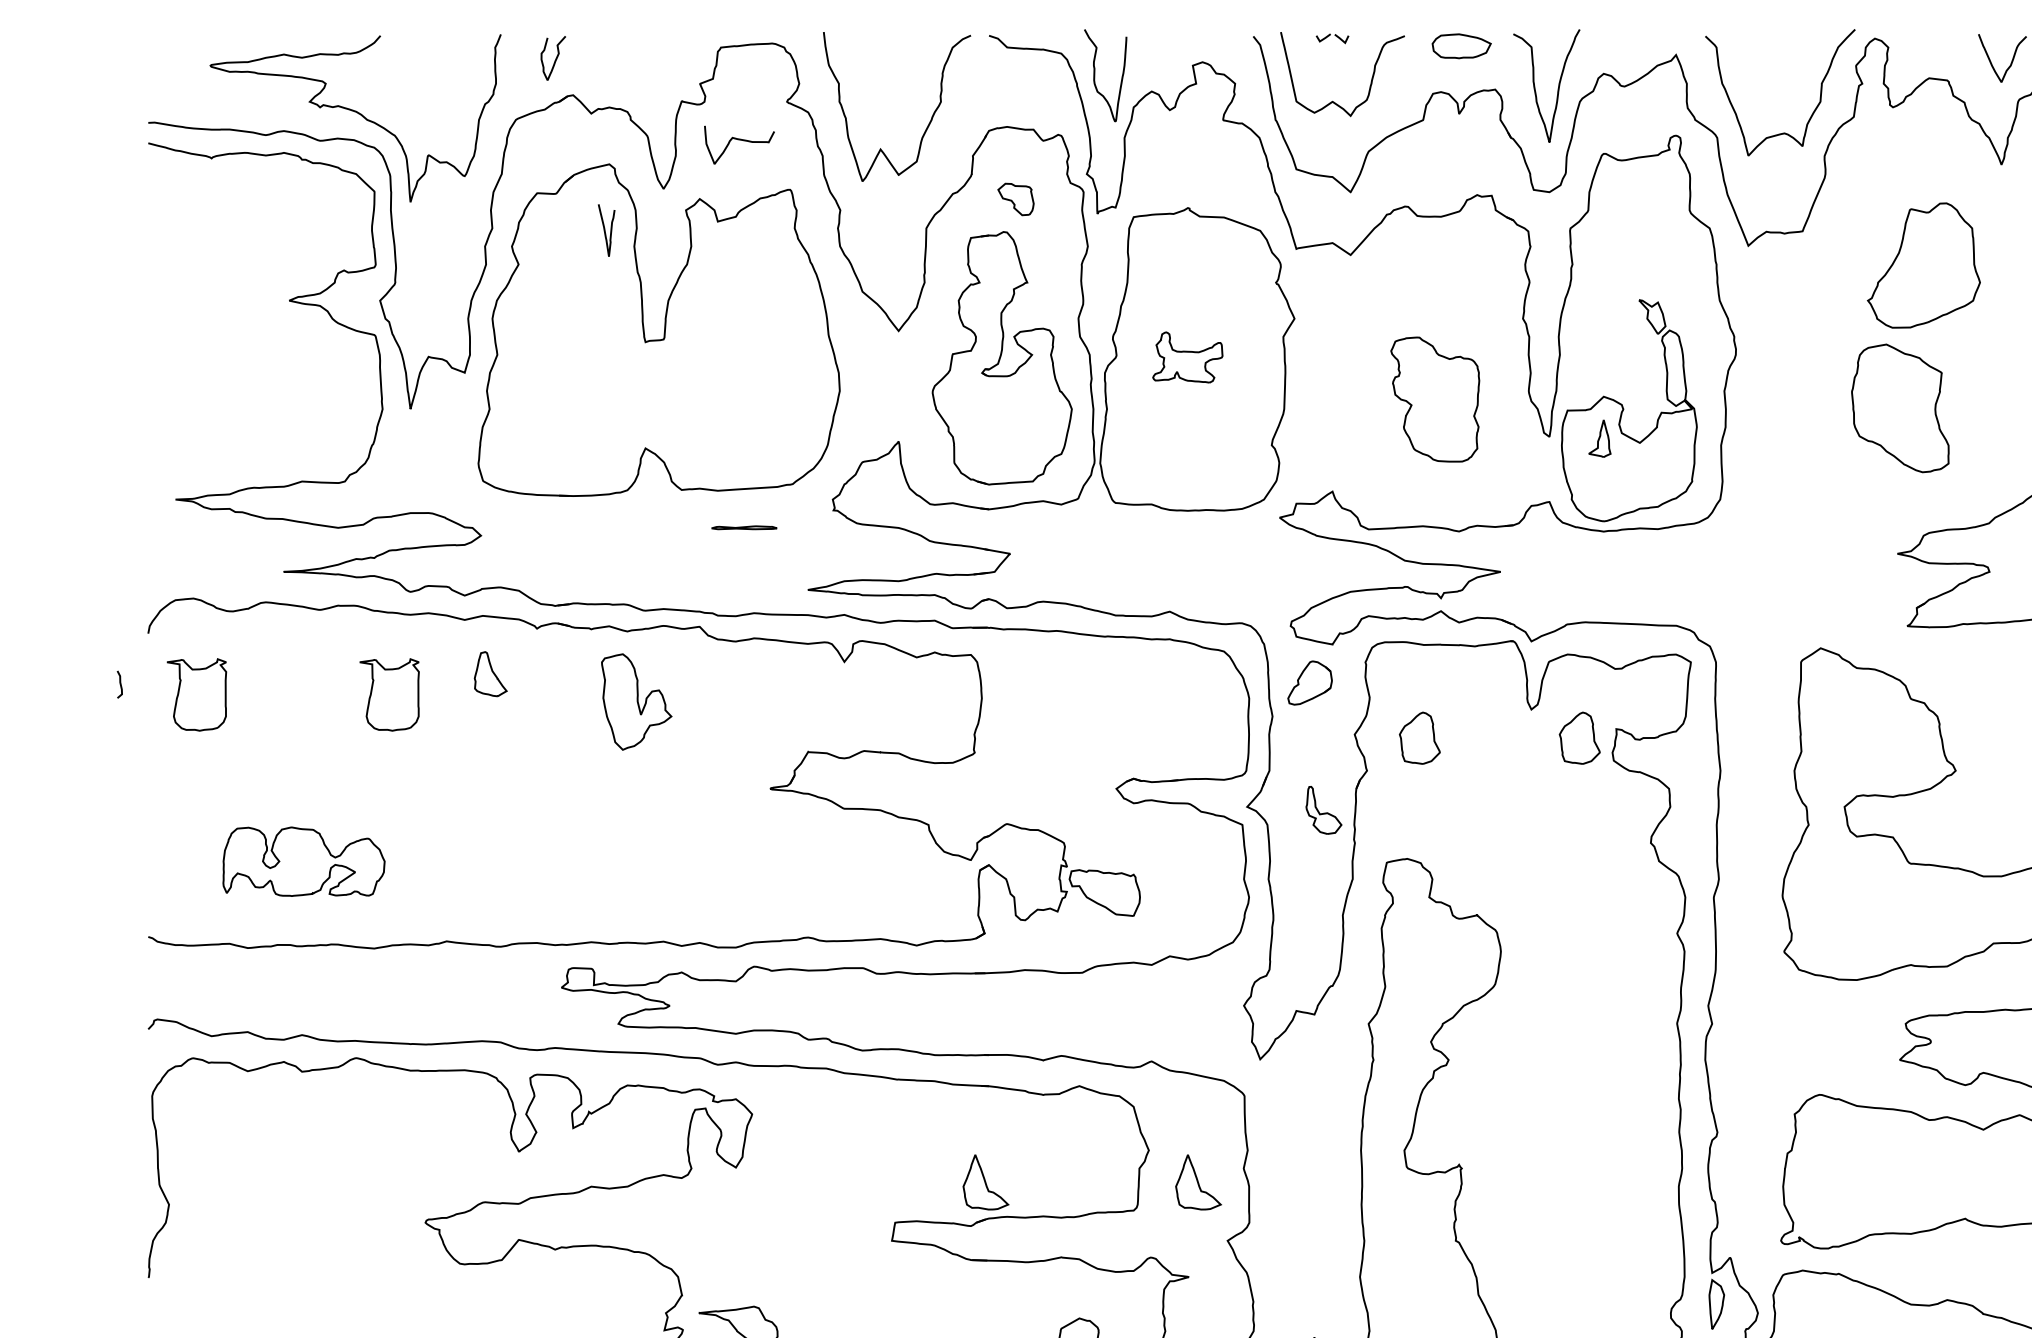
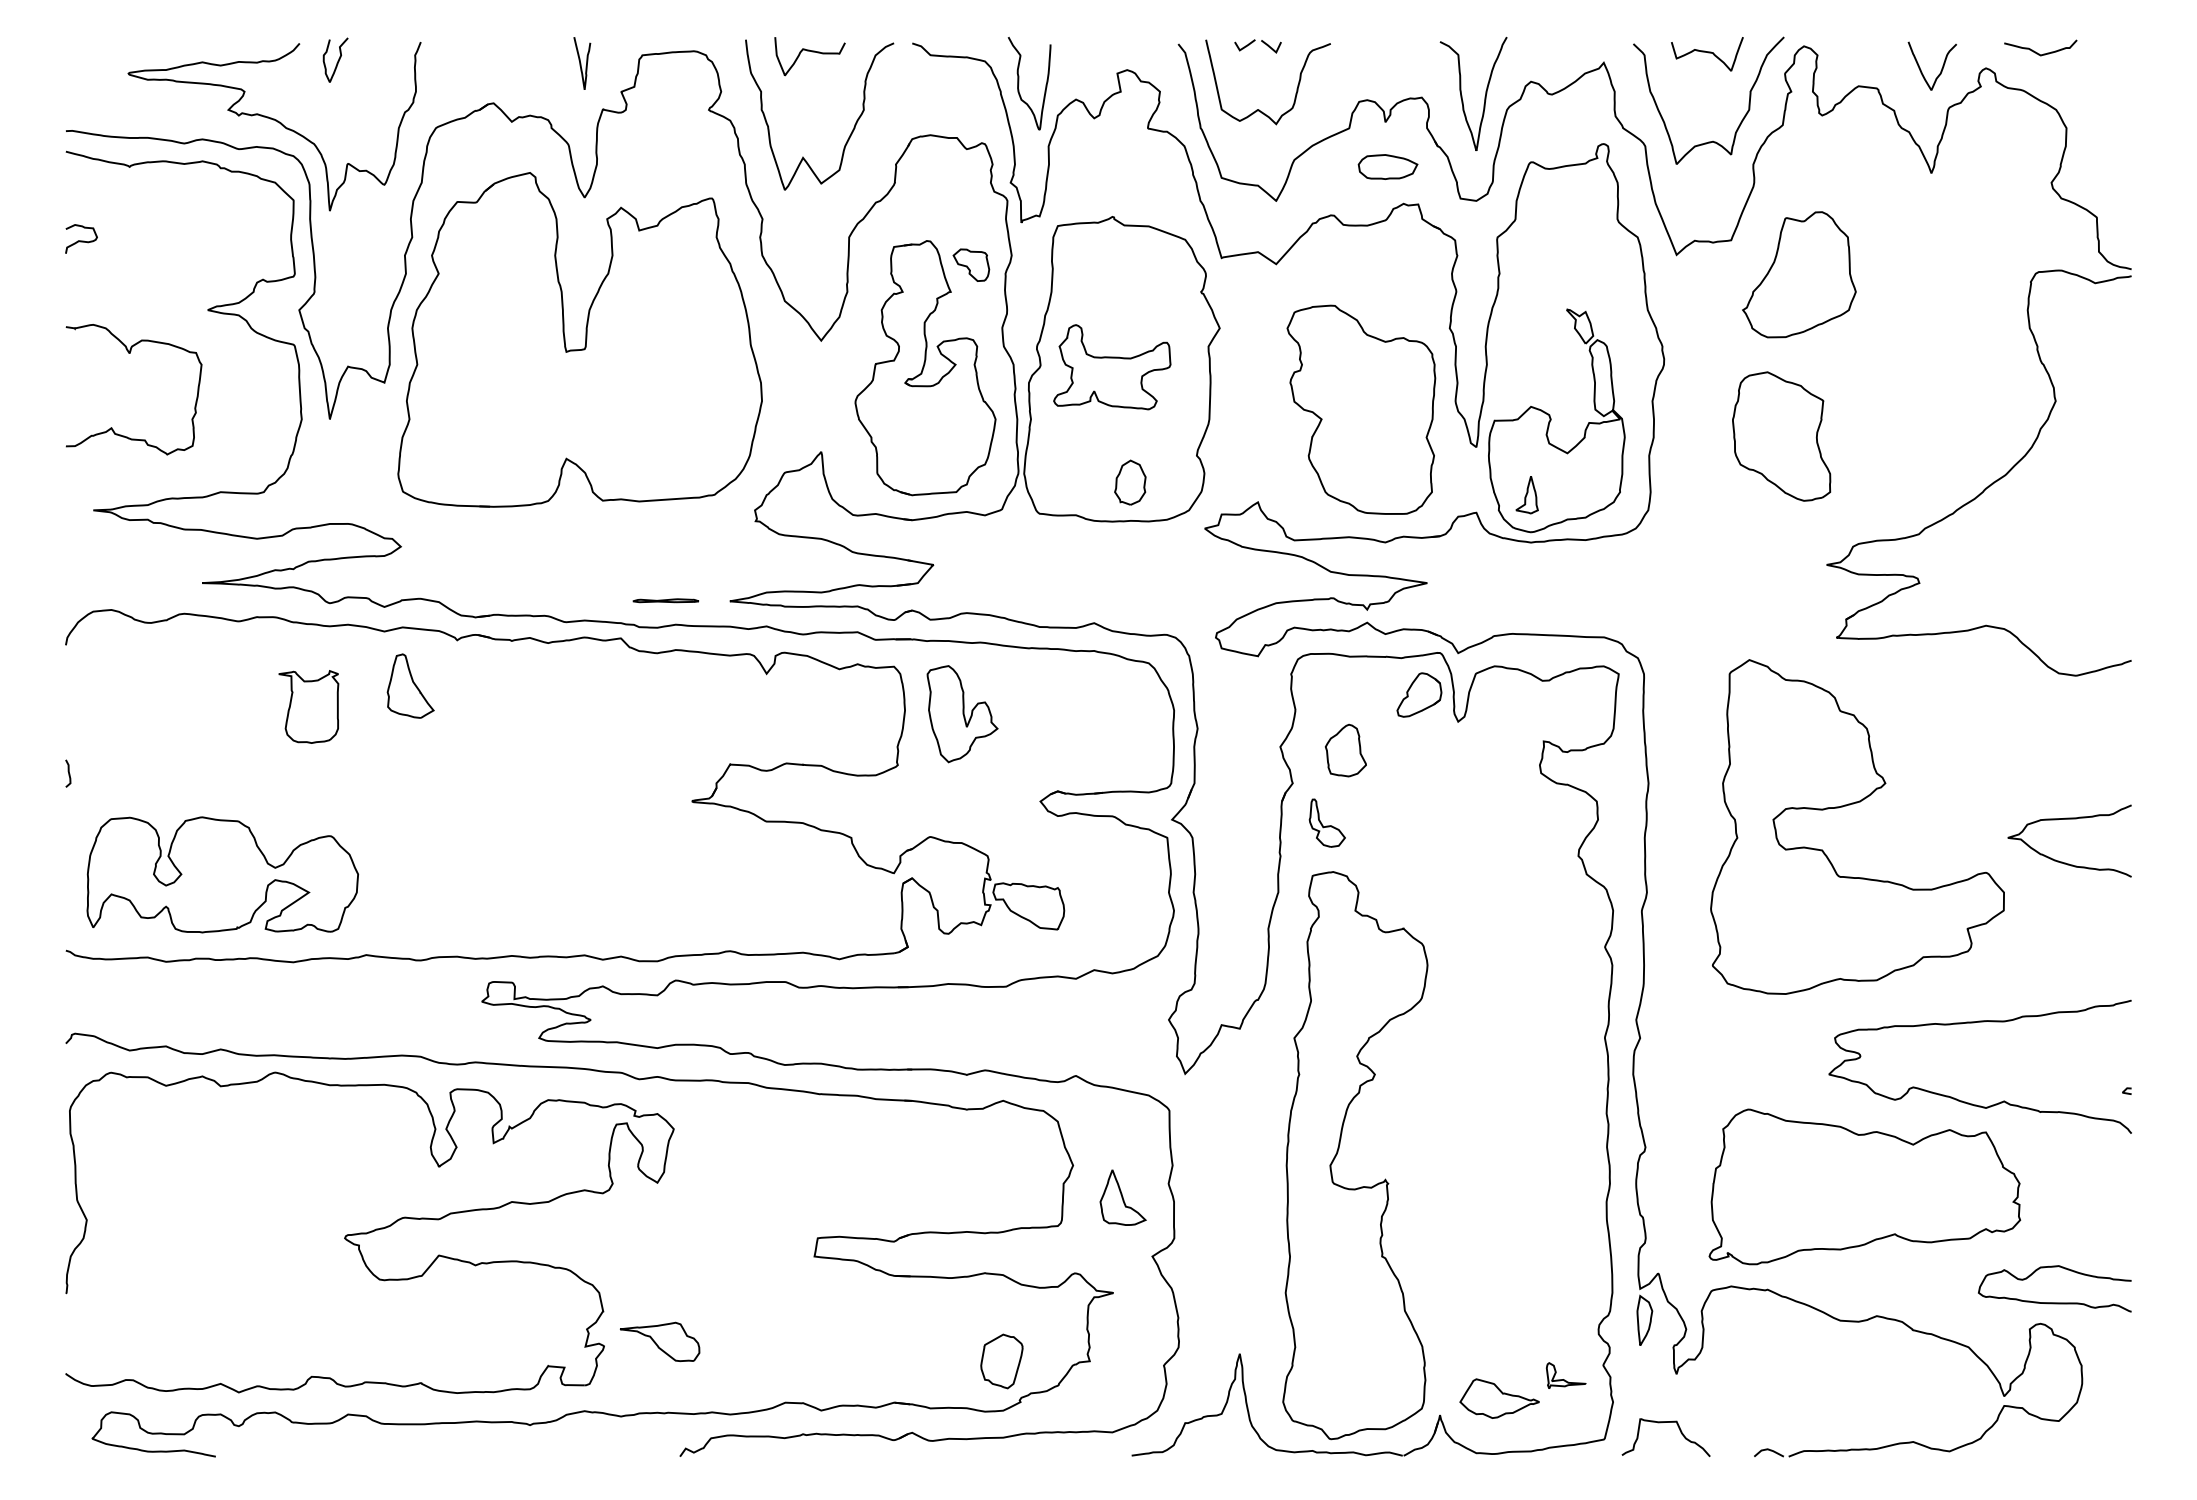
part: (1332, 38) -> (1257, 46), size x1.43
part: (1461, 45) -> (1387, 166), moved
curve: (1780, 45) -> (1708, 53), added
curve: (555, 58) -> (337, 60), moved
curve: (738, 140) -> (809, 51), moved
part: (1016, 198) -> (971, 264), moved
curve: (605, 230) -> (581, 63), moved
curve: (163, 231) -> (81, 240), added
part: (1924, 265) -> (1799, 274), moved
curve: (212, 343) -> (130, 353), added
part: (1187, 357) -> (1112, 367), size x1.67
part: (1435, 399) -> (1361, 409), size x1.67
part: (1900, 408) -> (1781, 436), moved
part: (1599, 439) -> (1526, 495), moved
part: (1205, 471) -> (1130, 482), added
part: (743, 527) -> (665, 600), moved
part: (490, 673) -> (410, 685), size x1.43
part: (1310, 682) -> (1419, 694), moved
curve: (120, 684) -> (68, 773), moved
part: (196, 694) -> (114, 706), removed
part: (636, 702) -> (962, 714), moved
part: (1579, 738) -> (1506, 750), removed
part: (1323, 809) -> (1326, 822), moved
part: (303, 861) -> (222, 874), size x1.67
part: (985, 1182) -> (908, 1197), removed

